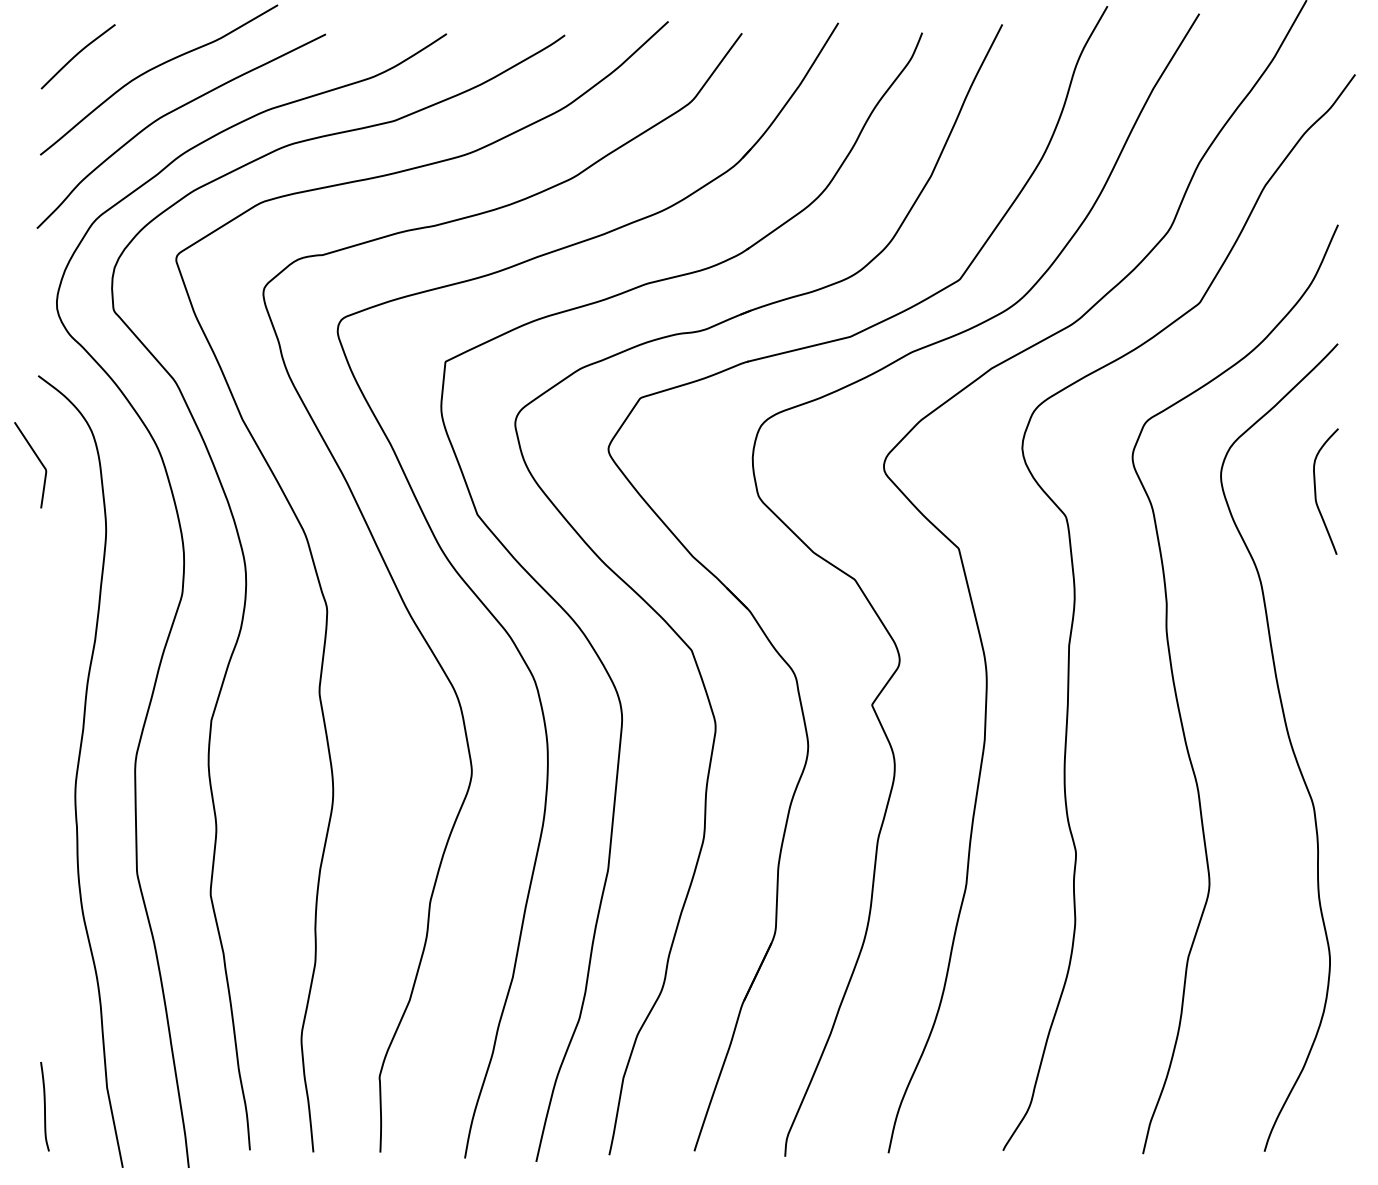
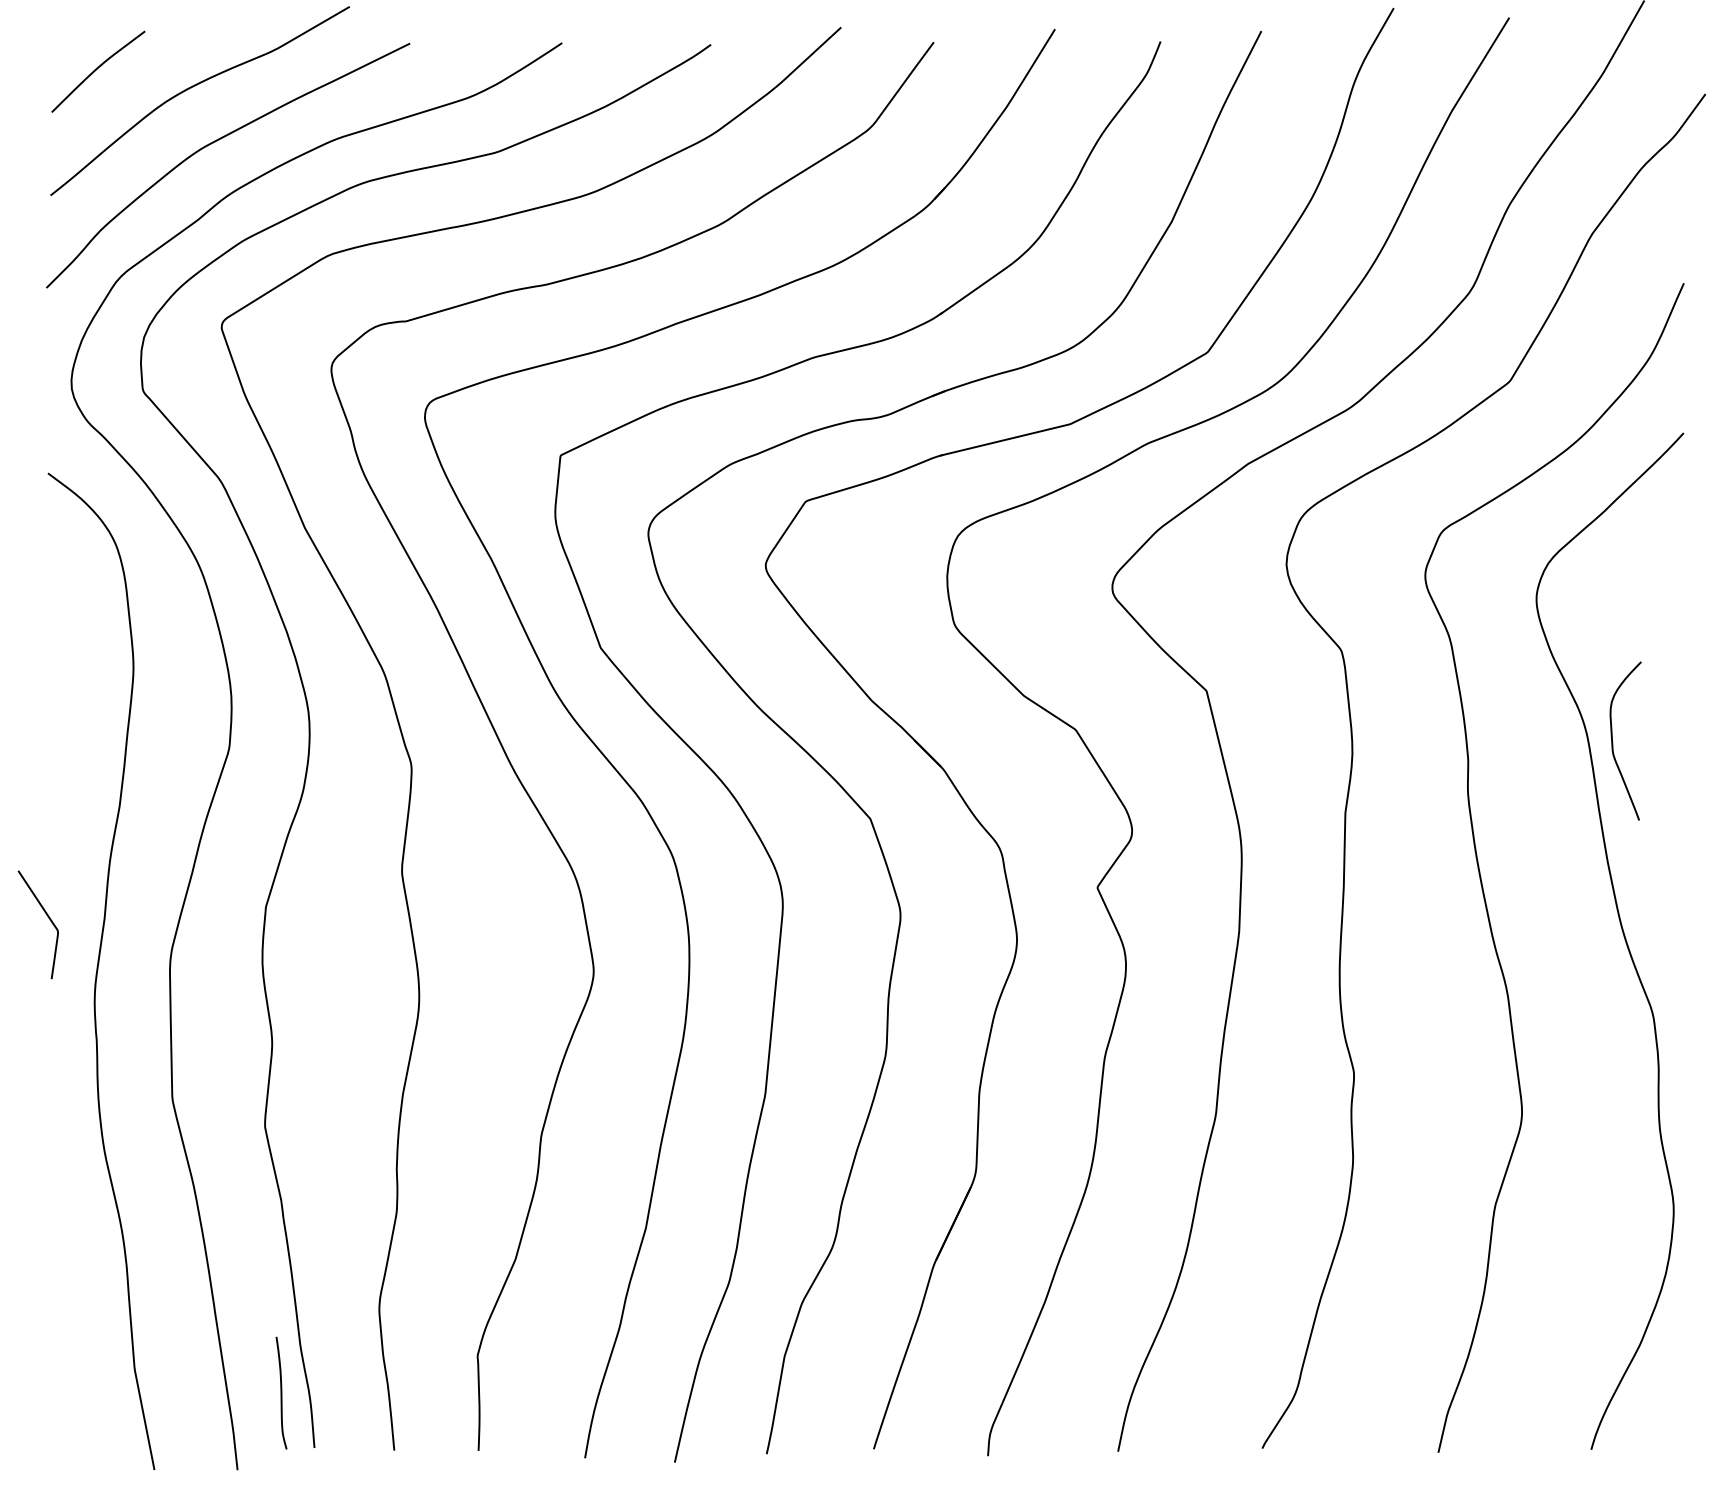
curve: (38, 460) -> (48, 918), moved
curve: (1316, 492) -> (1613, 742), moved
curve: (44, 1106) -> (281, 1392), moved

